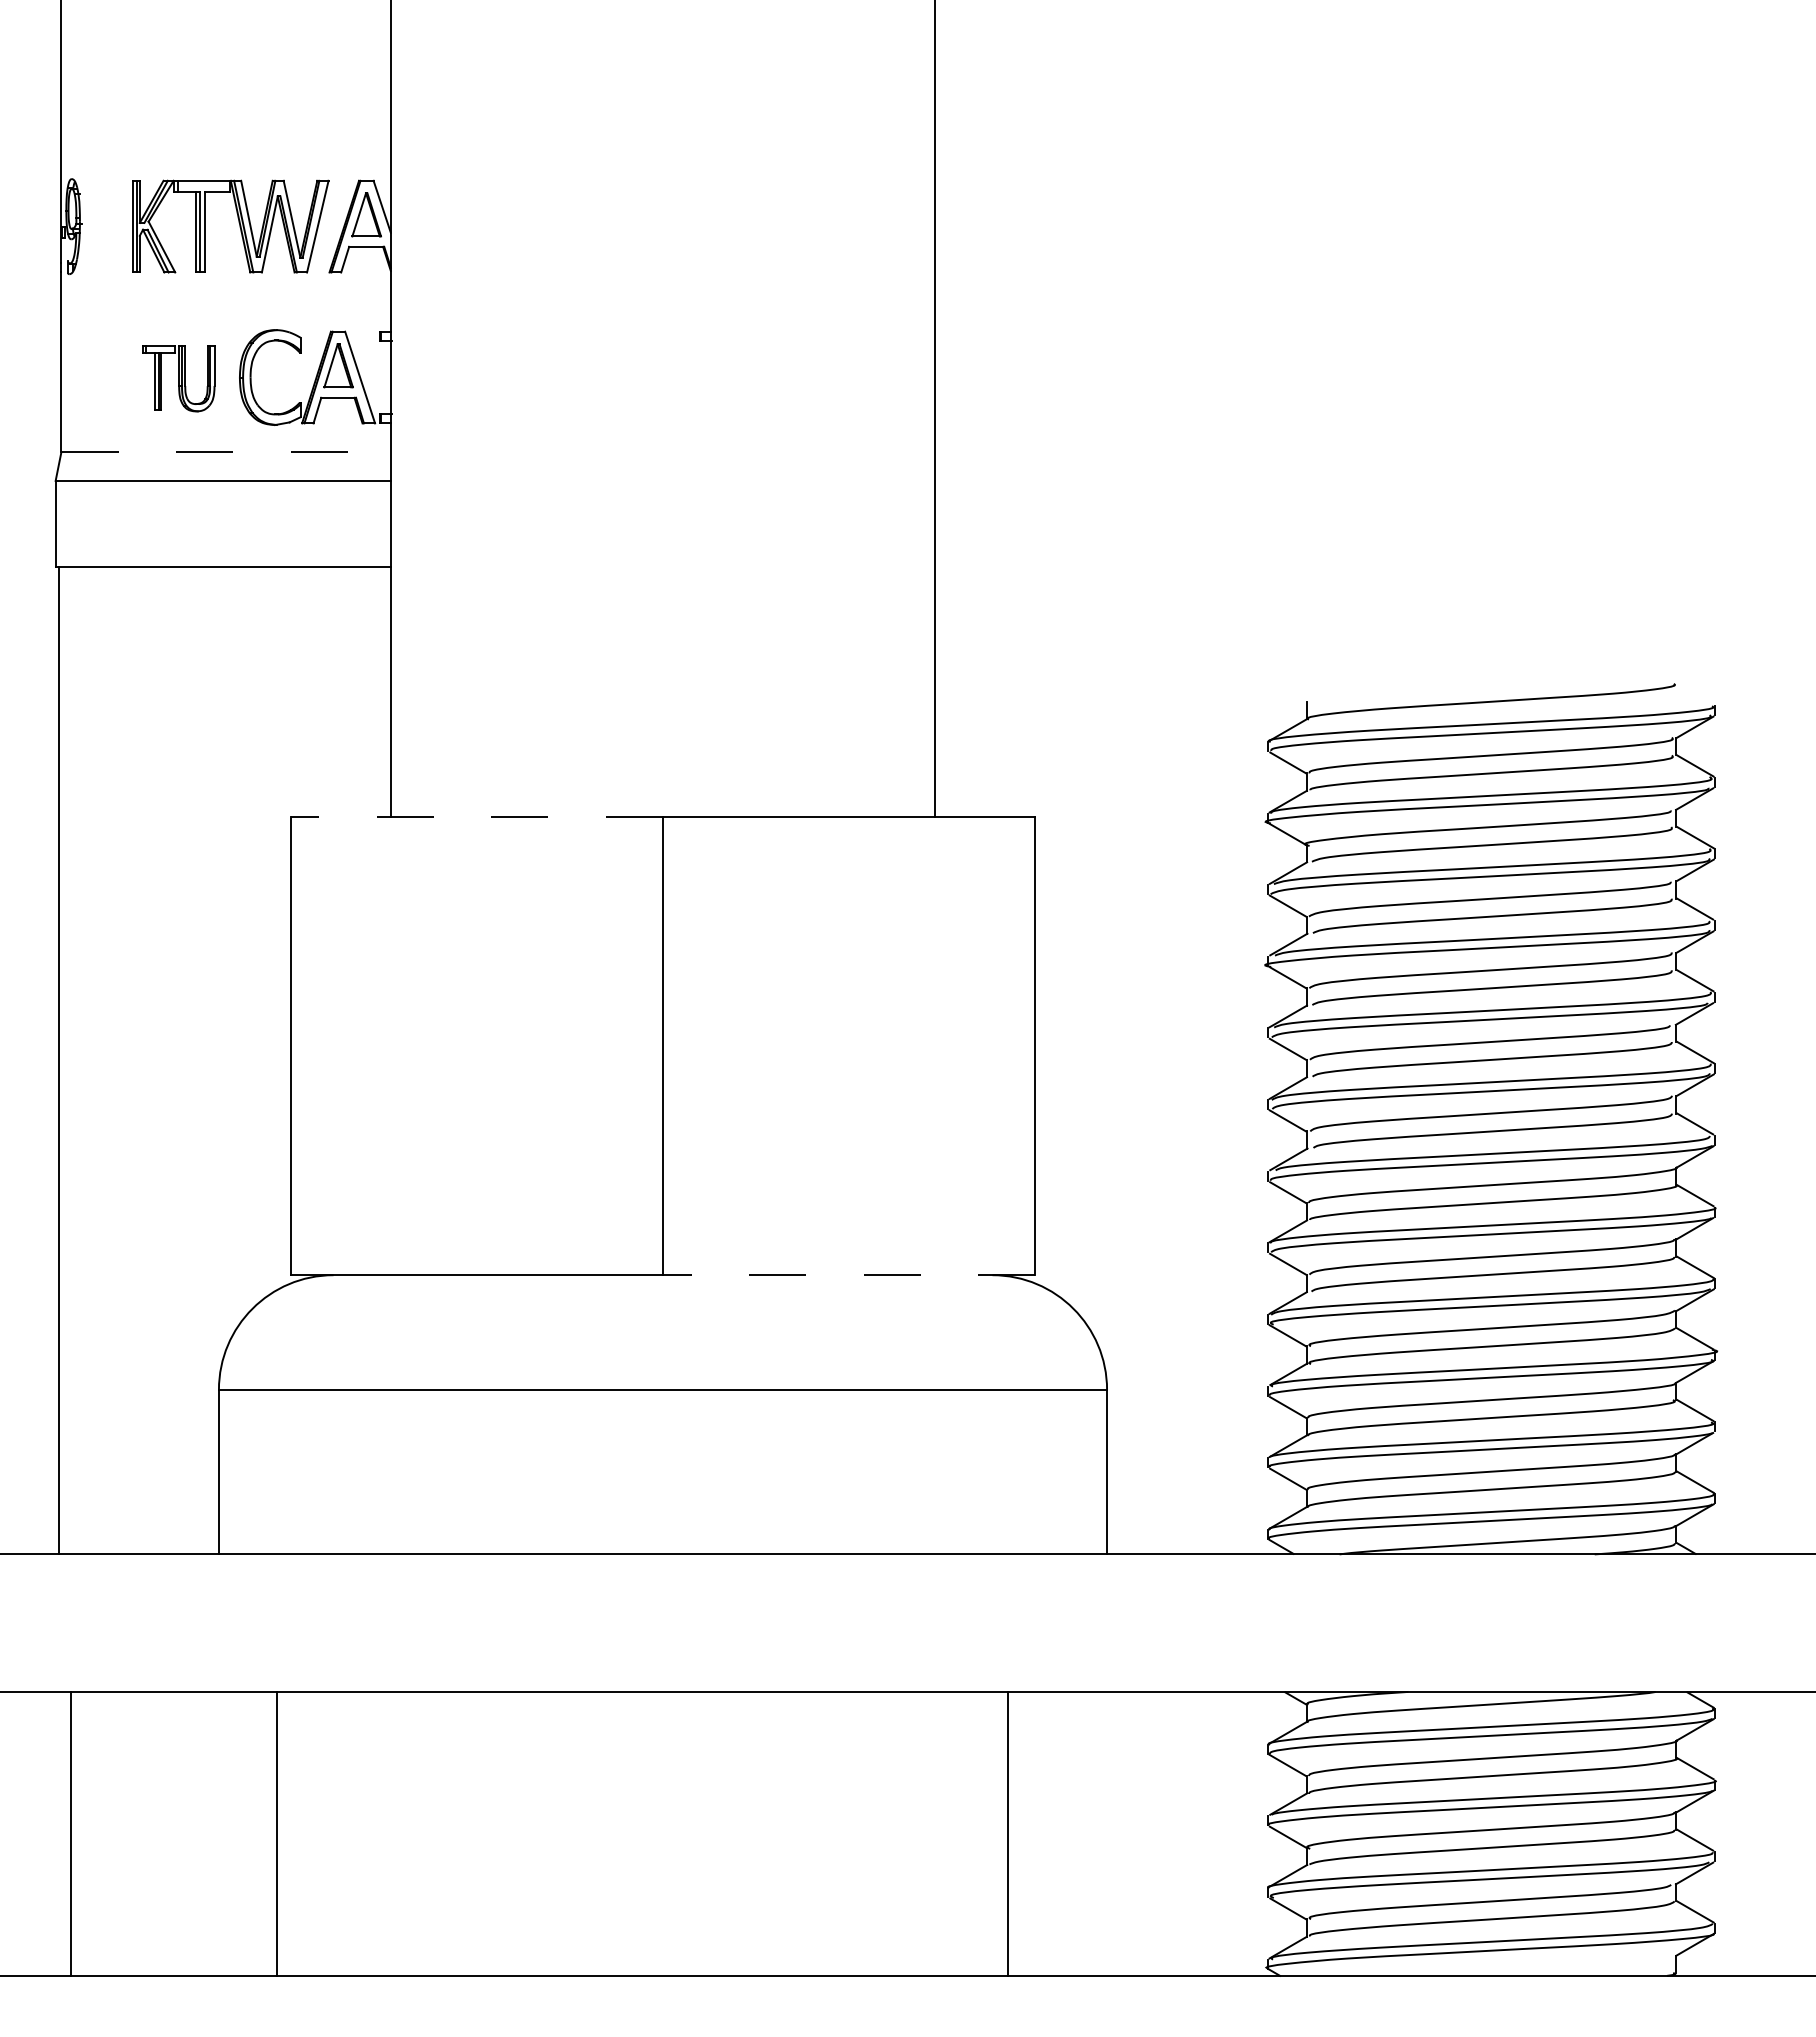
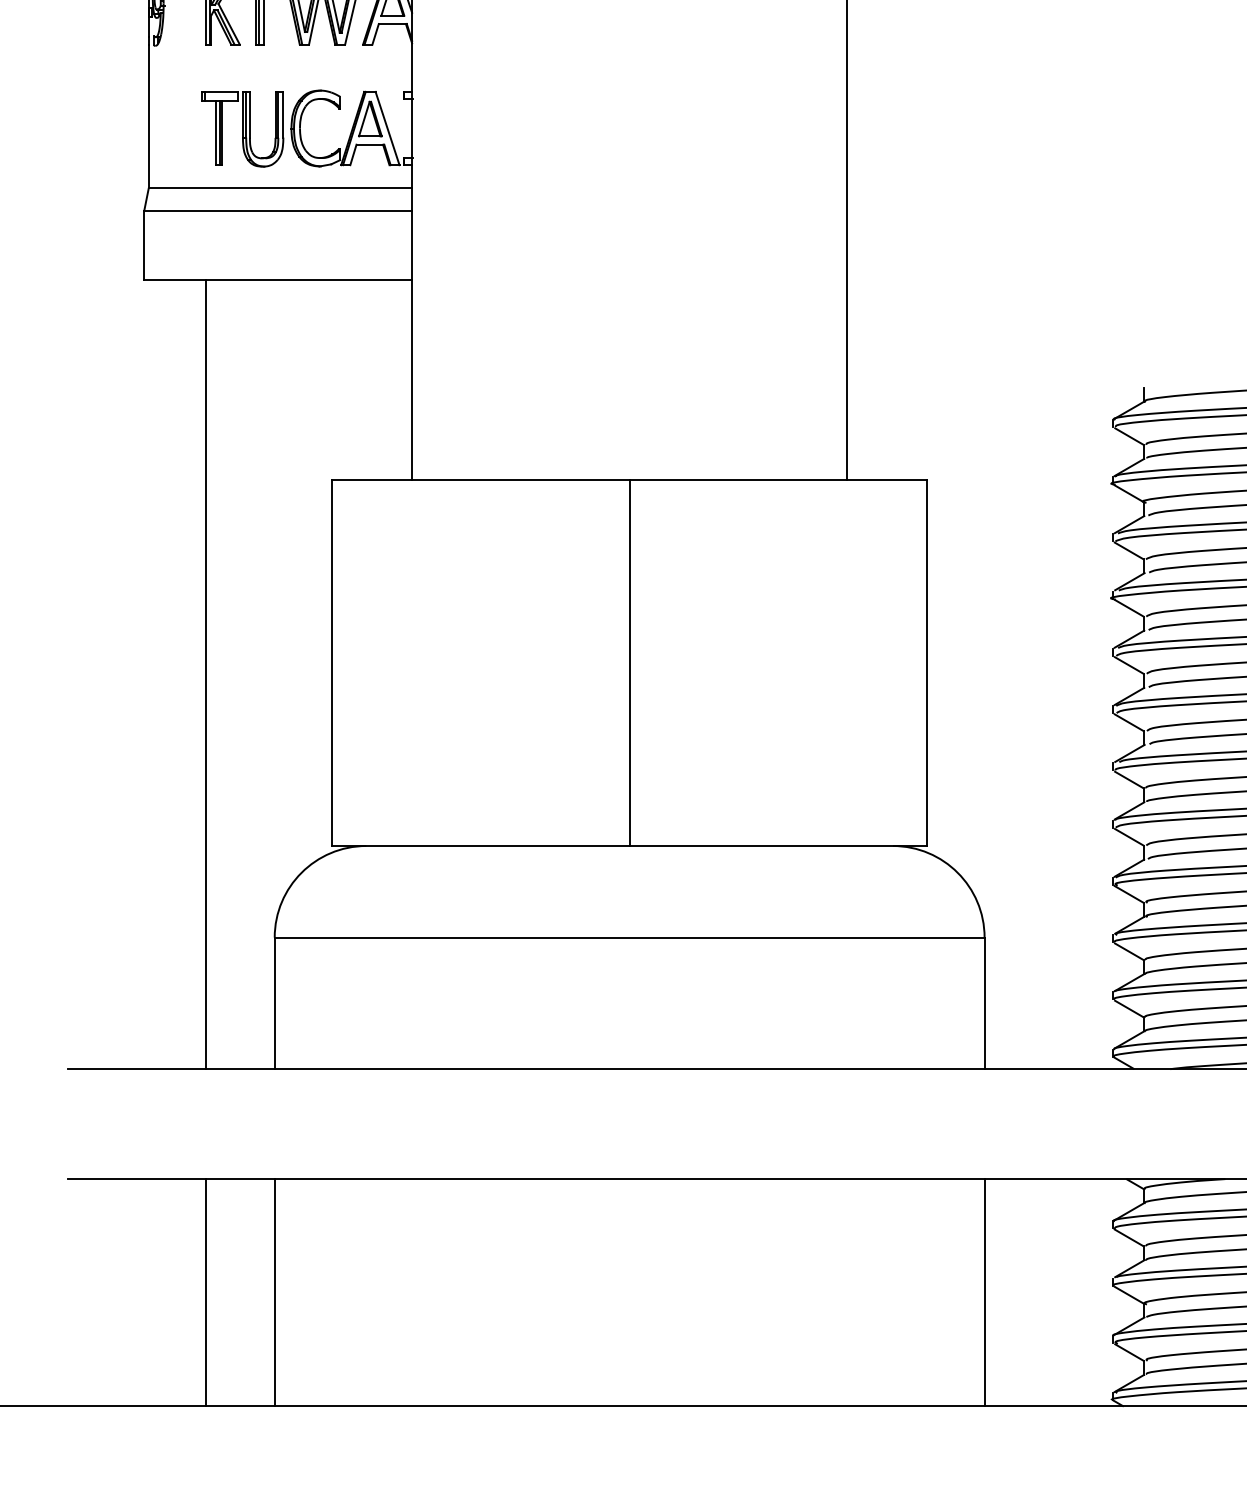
part: (178, 378) -> (242, 129), size x1.43
line: (226, 452) -> (280, 188), dashed -> solid
line: (476, 816) -> (480, 479), dashed -> solid
line: (59, 1060) -> (206, 674), moved
line: (848, 1275) -> (777, 846), dashed -> solid
line: (71, 1833) -> (206, 1292), moved
line: (276, 1833) -> (274, 1292), moved
line: (1008, 1833) -> (984, 1292), moved

